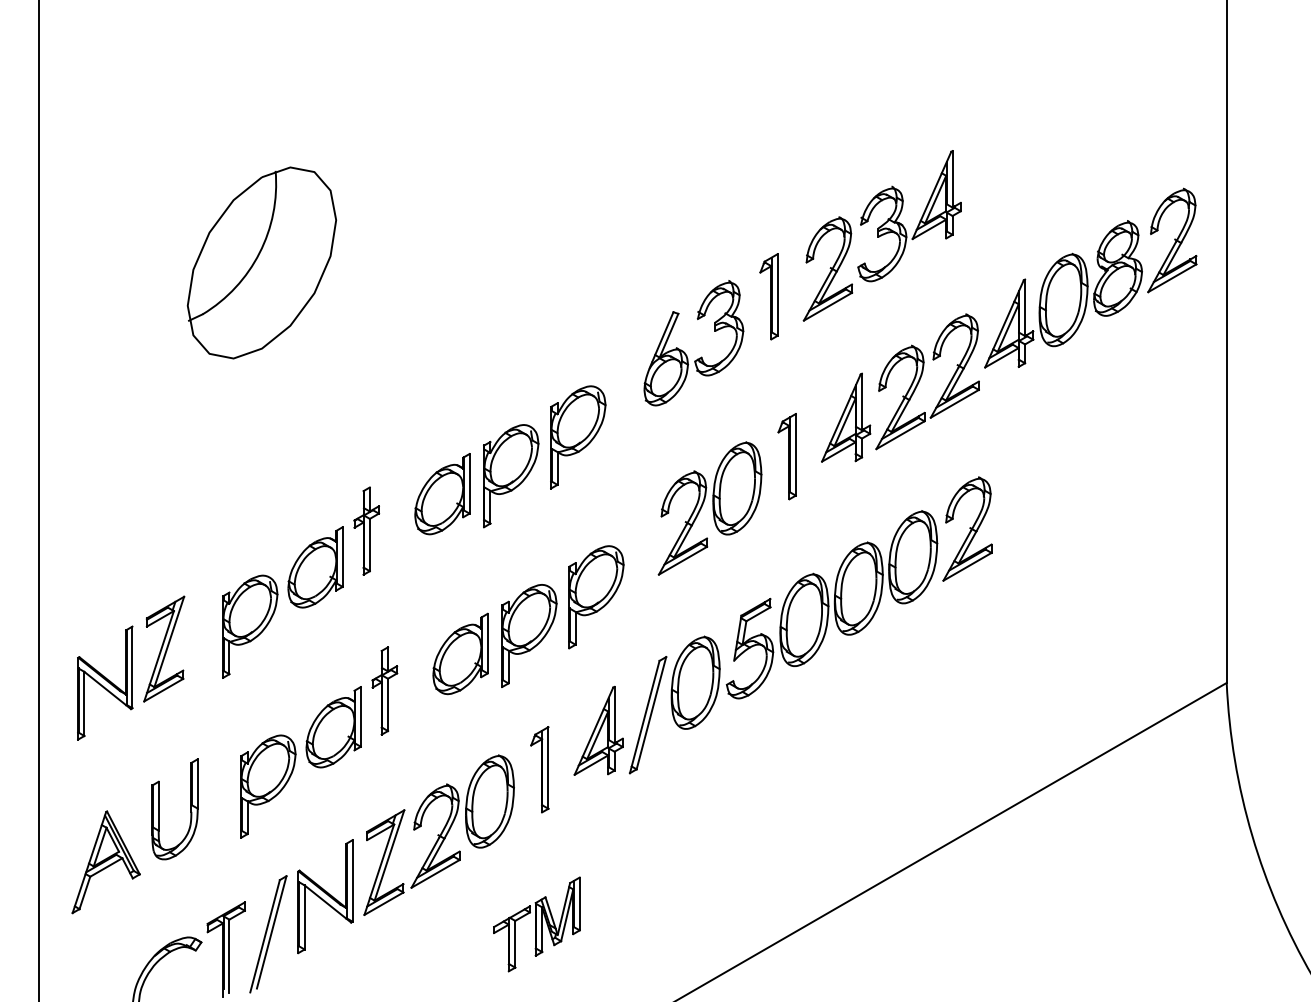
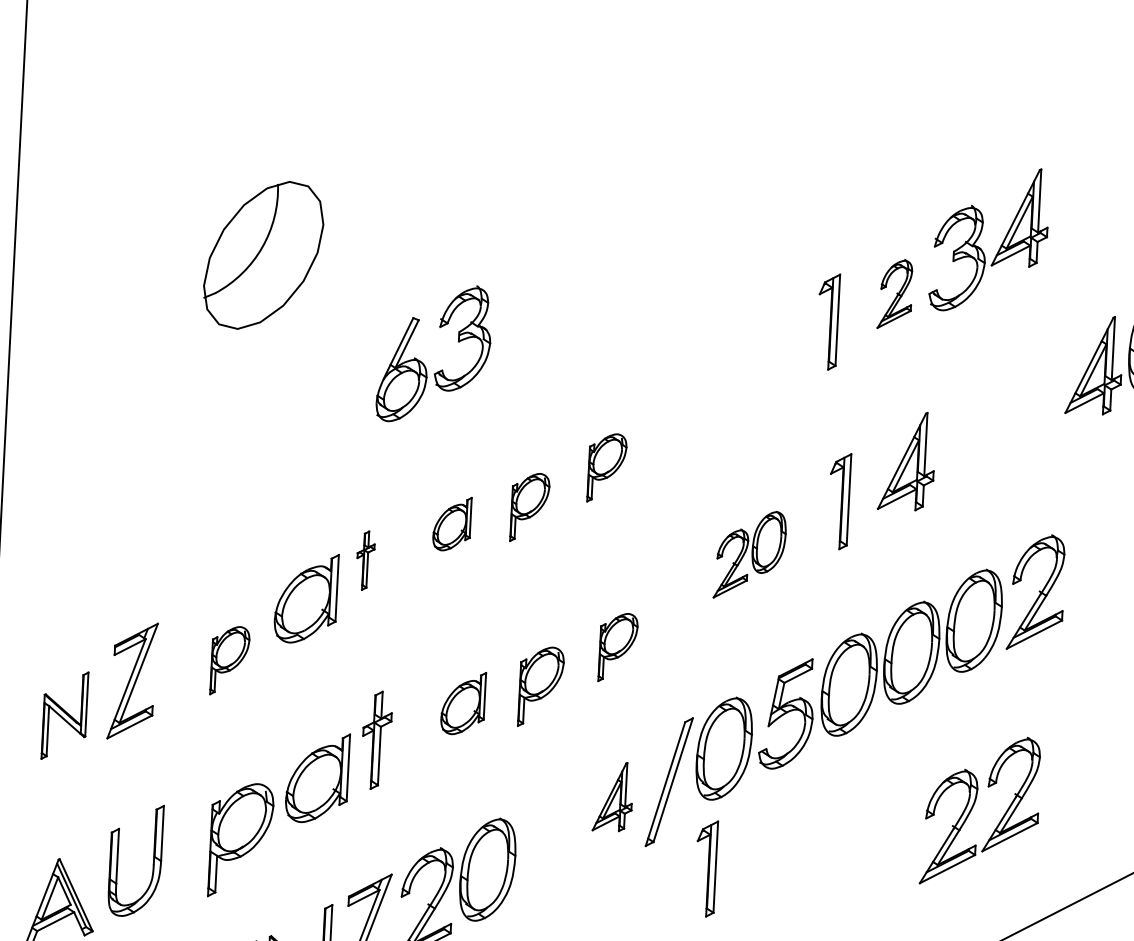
part: (261, 262) -> (263, 254), size x0.7
part: (827, 268) -> (894, 293), size x0.6
part: (684, 351) -> (423, 362), moved
part: (920, 380) -> (972, 809), moved
part: (578, 437) -> (607, 468), size x0.6
part: (511, 476) -> (530, 507), size x0.6
part: (442, 494) -> (452, 524), size x0.6
part: (709, 508) -> (749, 554), size x0.6
part: (366, 530) -> (365, 560), size x0.6
part: (596, 597) -> (618, 647), size x0.6
part: (250, 626) -> (230, 660), size x0.6
part: (529, 635) -> (541, 686), size x0.7
part: (460, 653) -> (463, 702), size x0.7
part: (105, 682) -> (65, 715), size x0.7
part: (598, 730) -> (613, 796), size x0.7
part: (539, 769) -> (705, 868), moved

